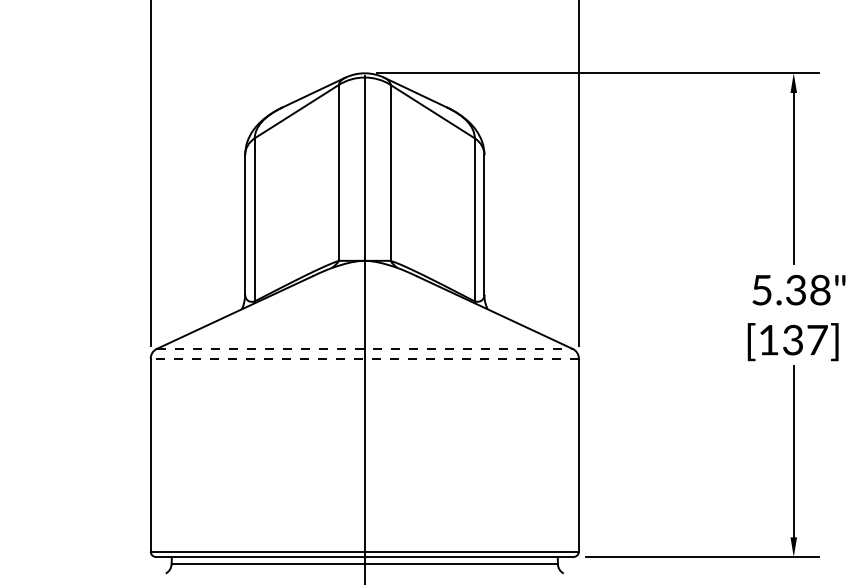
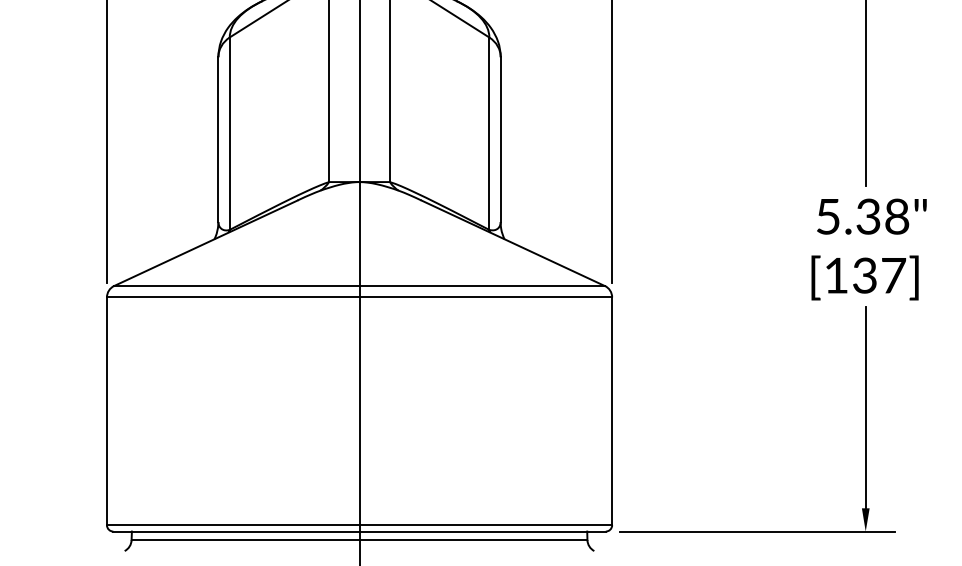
line: (364, 348) -> (359, 285), dashed -> solid
line: (364, 358) -> (359, 297), dashed -> solid

